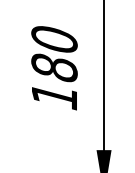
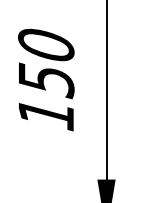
text: (54, 68) -> (46, 80), 180 -> 150

